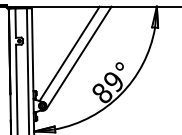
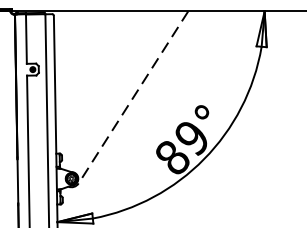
line: (69, 53) -> (117, 90), removed
line: (78, 58) -> (132, 98), solid -> dashed

